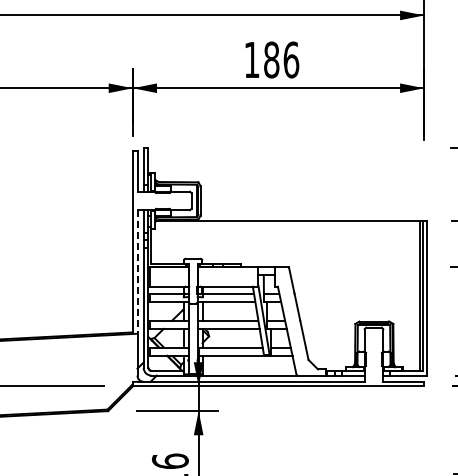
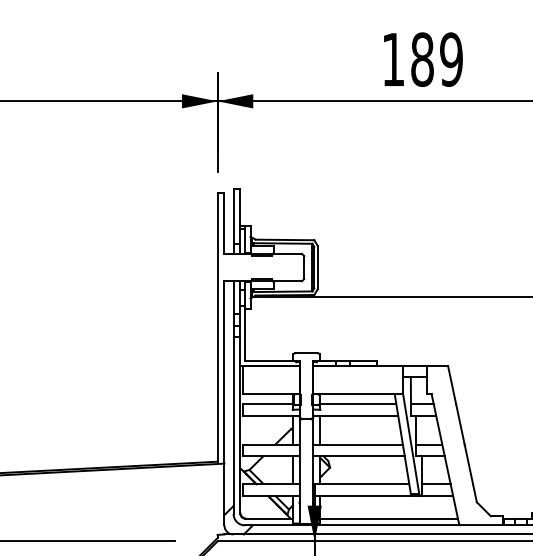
text: (291, 59) -> (451, 58), 186 -> 189
line: (137, 271) -> (224, 371), dashed -> solid
line: (248, 370) -> (388, 517), added

